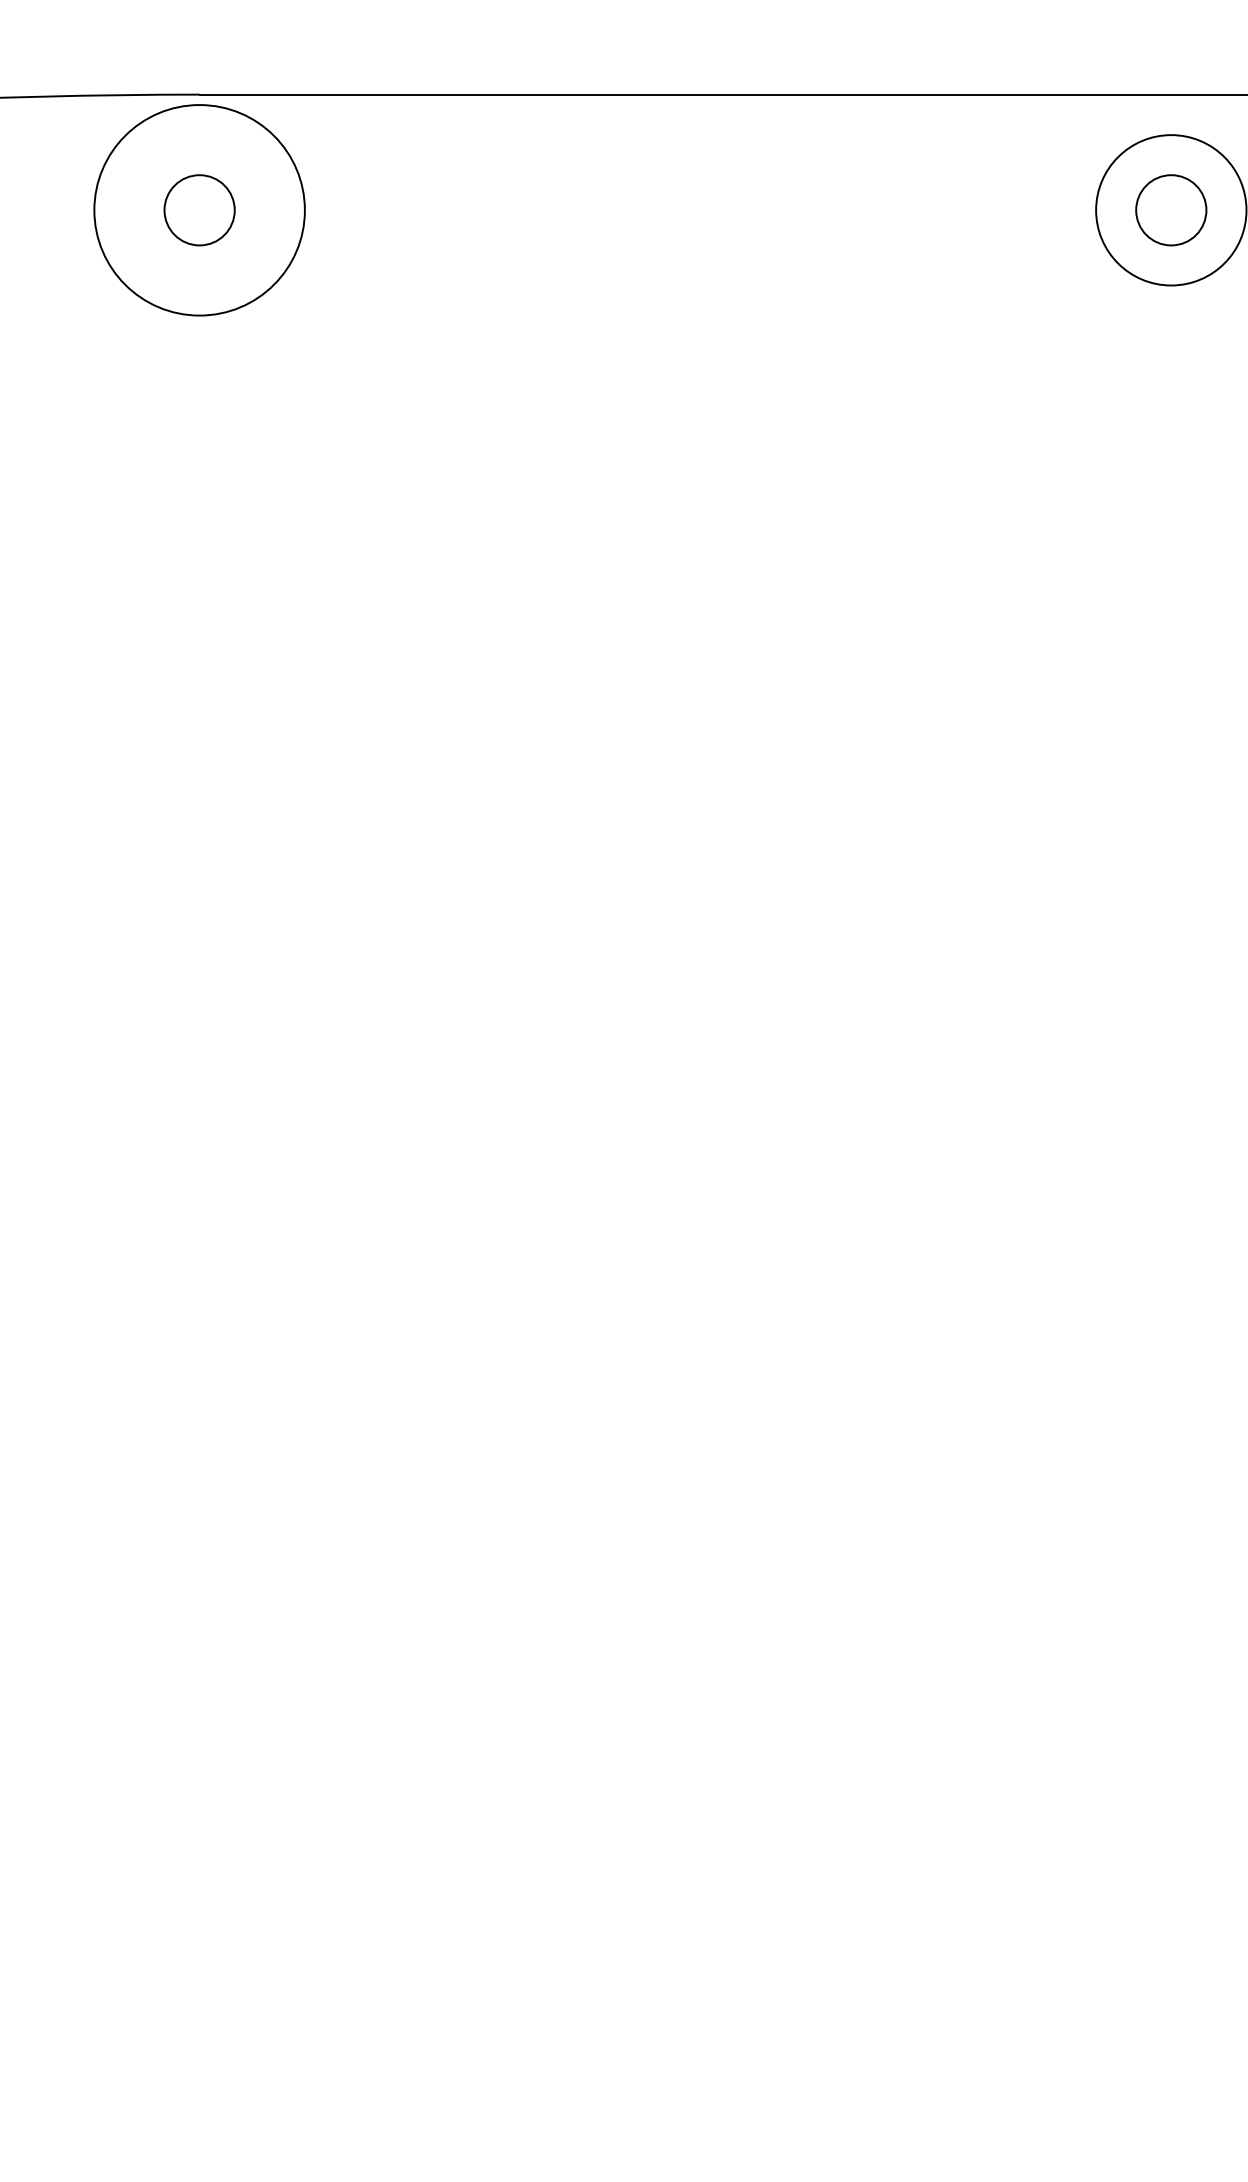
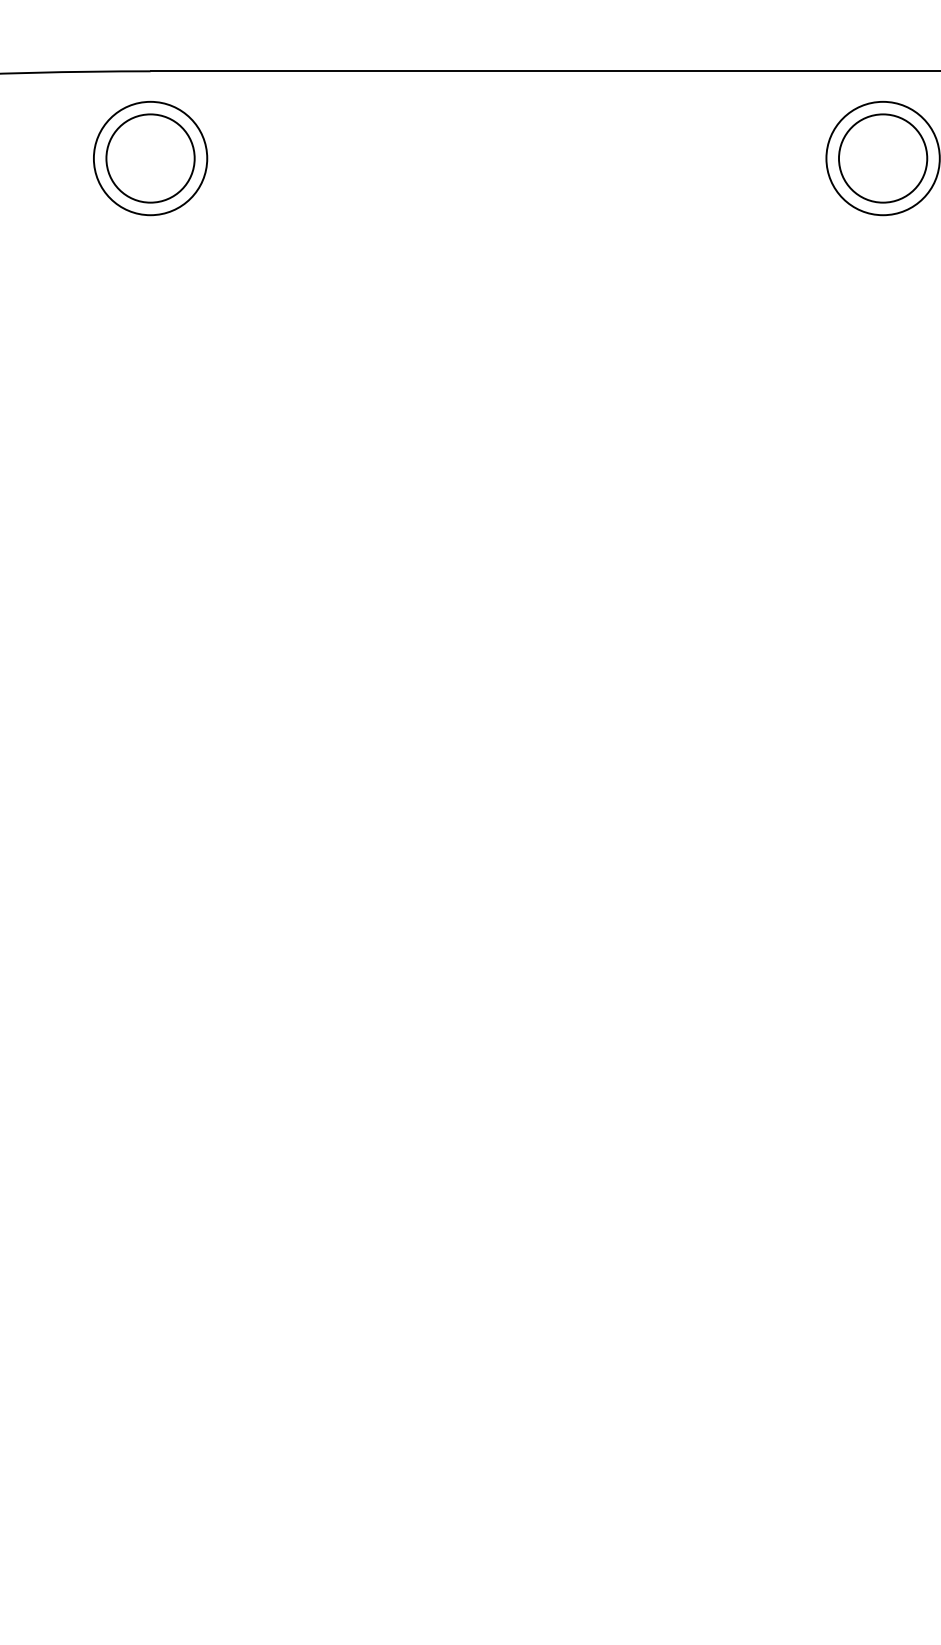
circle: (199, 210) -> (150, 158), size x0.71
circle: (199, 210) -> (150, 158), size x1.67
circle: (1170, 210) -> (882, 158), size x1.67

